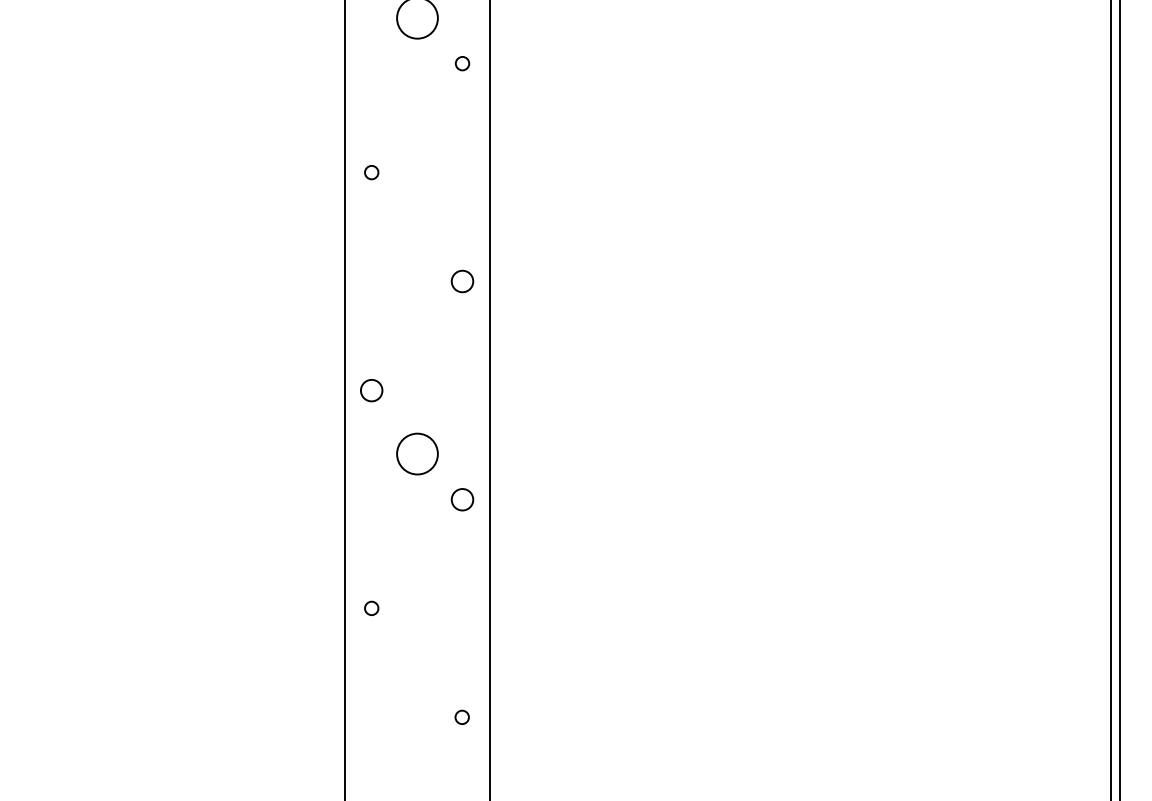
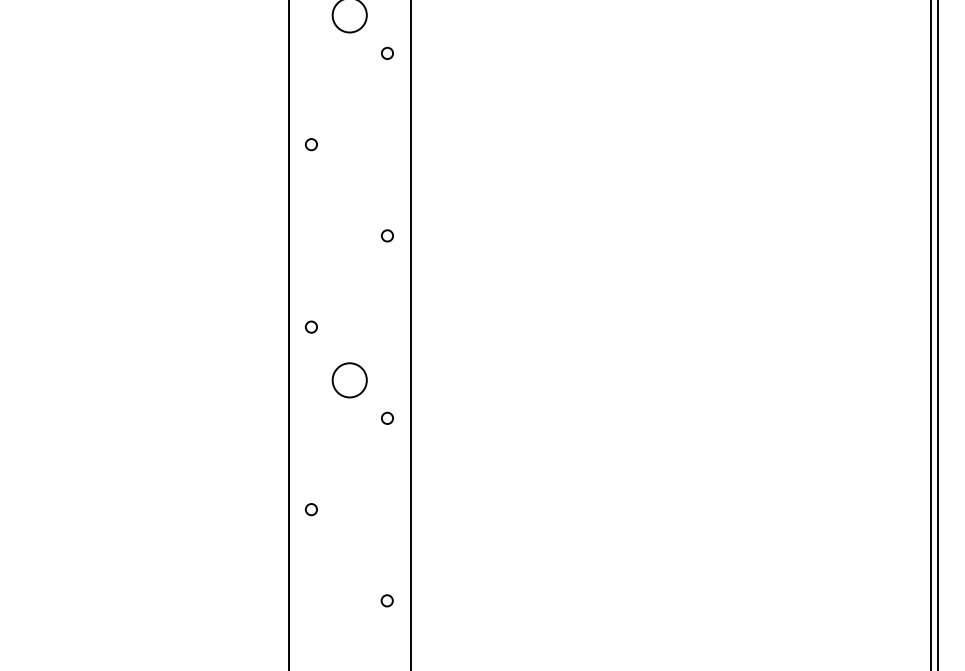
circle: (462, 281) -> (387, 235), size x0.62
circle: (371, 389) -> (311, 326), size x0.62
circle: (462, 498) -> (387, 417), size x0.62

